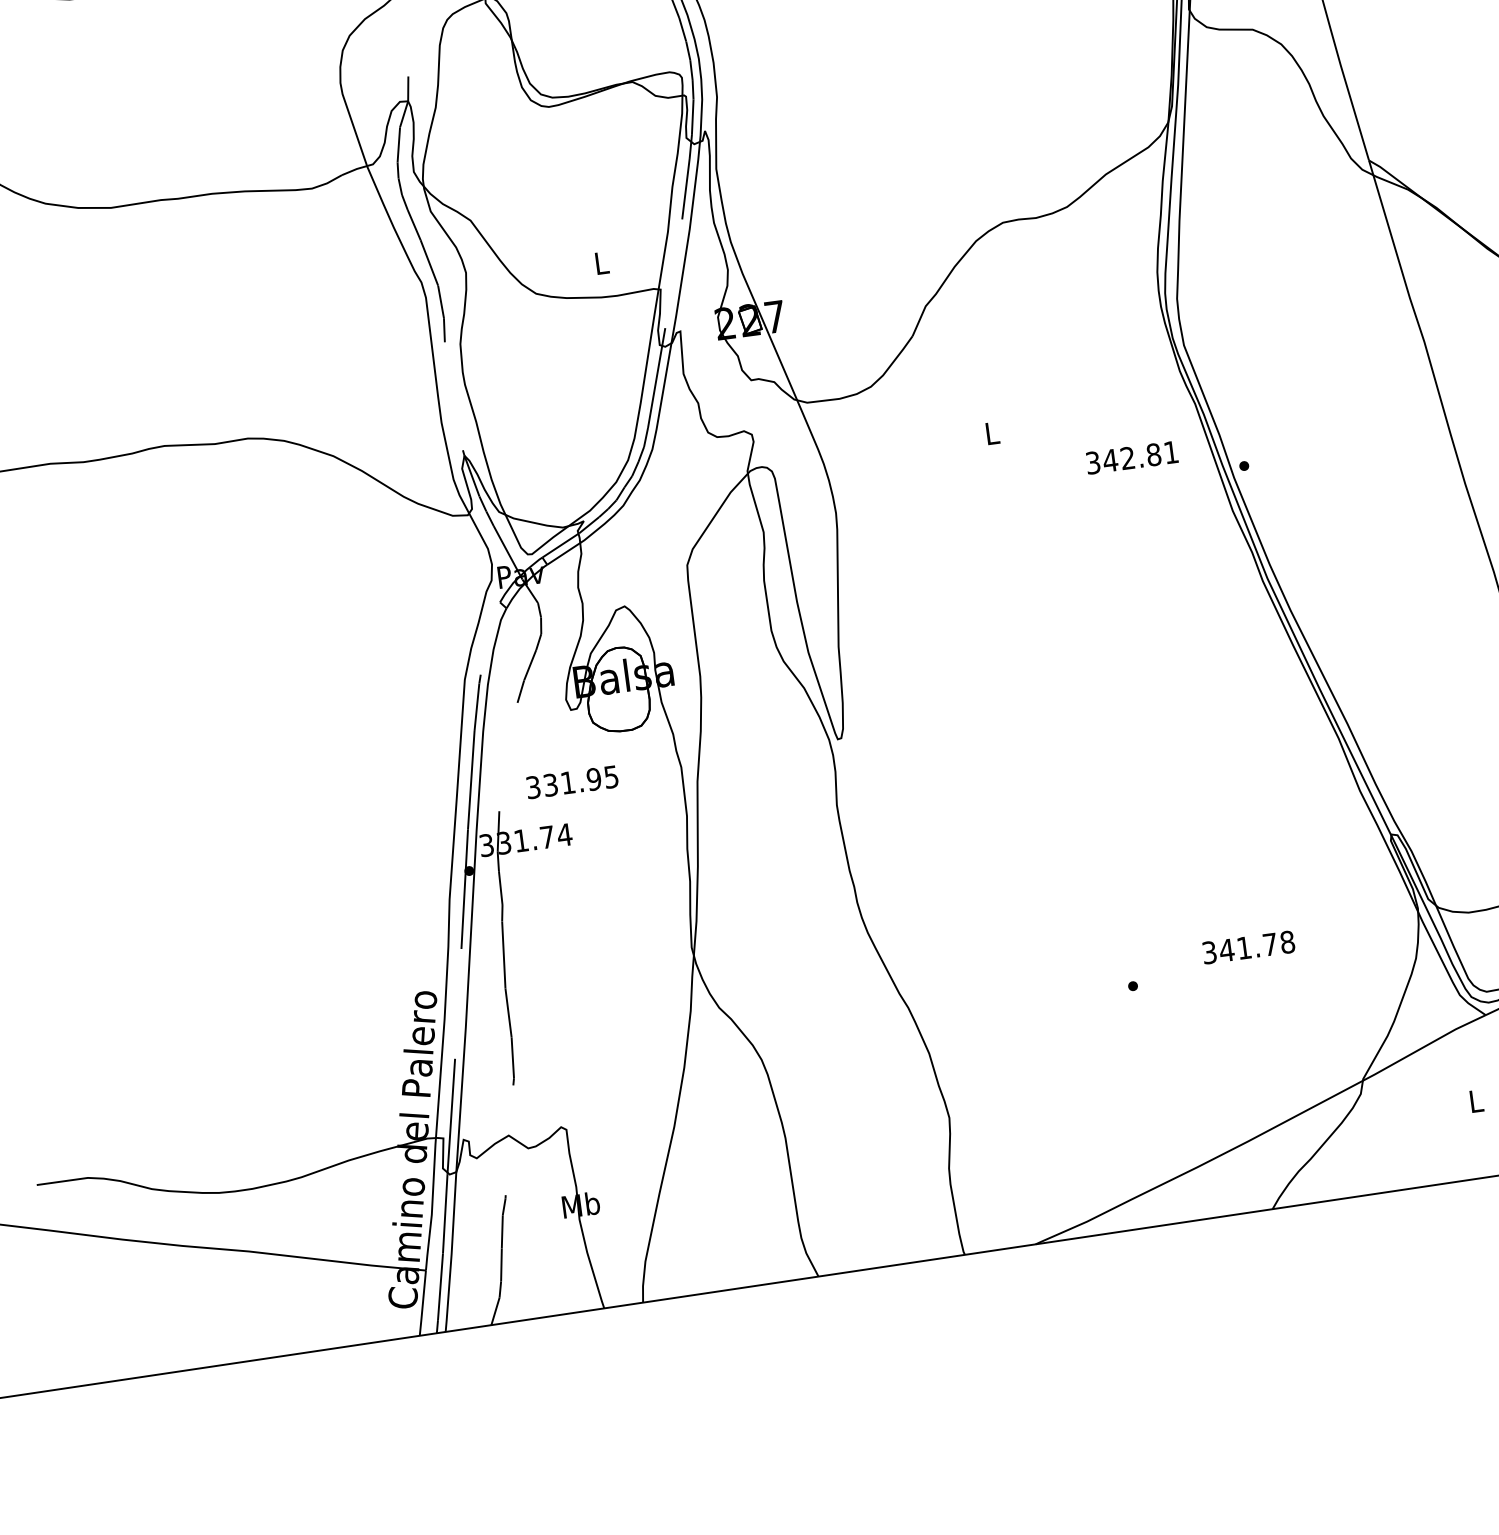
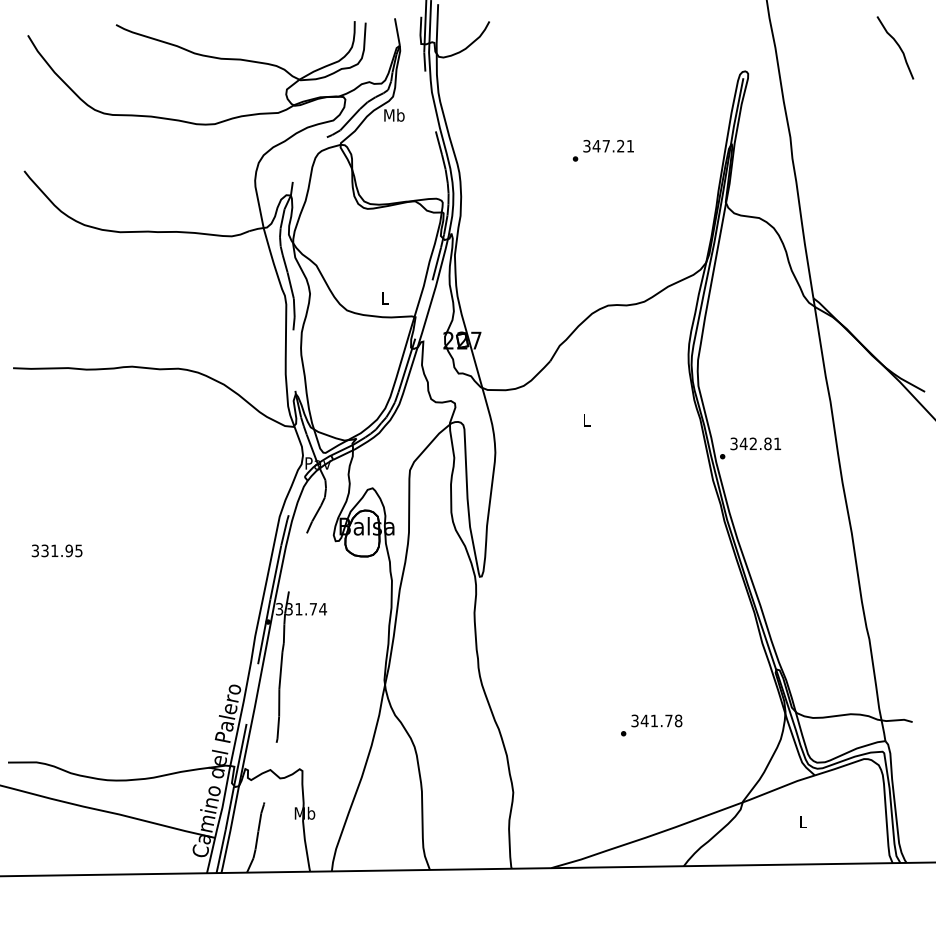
text: (1131, 457) -> (755, 443), moved
text: (571, 781) -> (56, 550), moved
text: (1247, 946) -> (656, 720), moved

